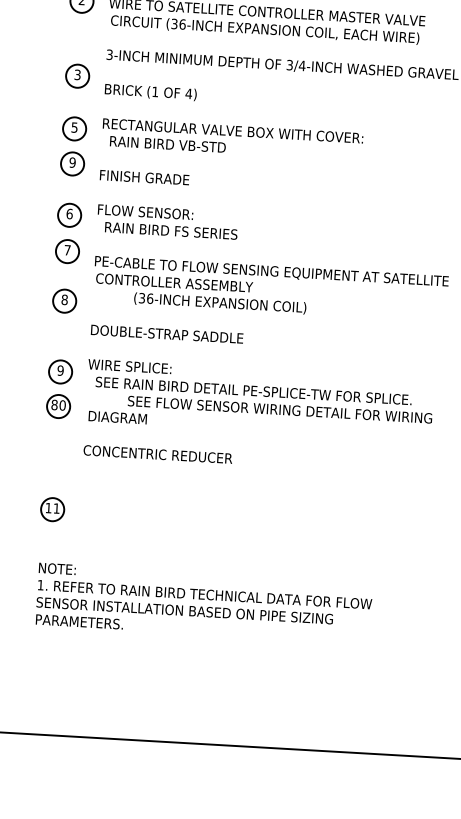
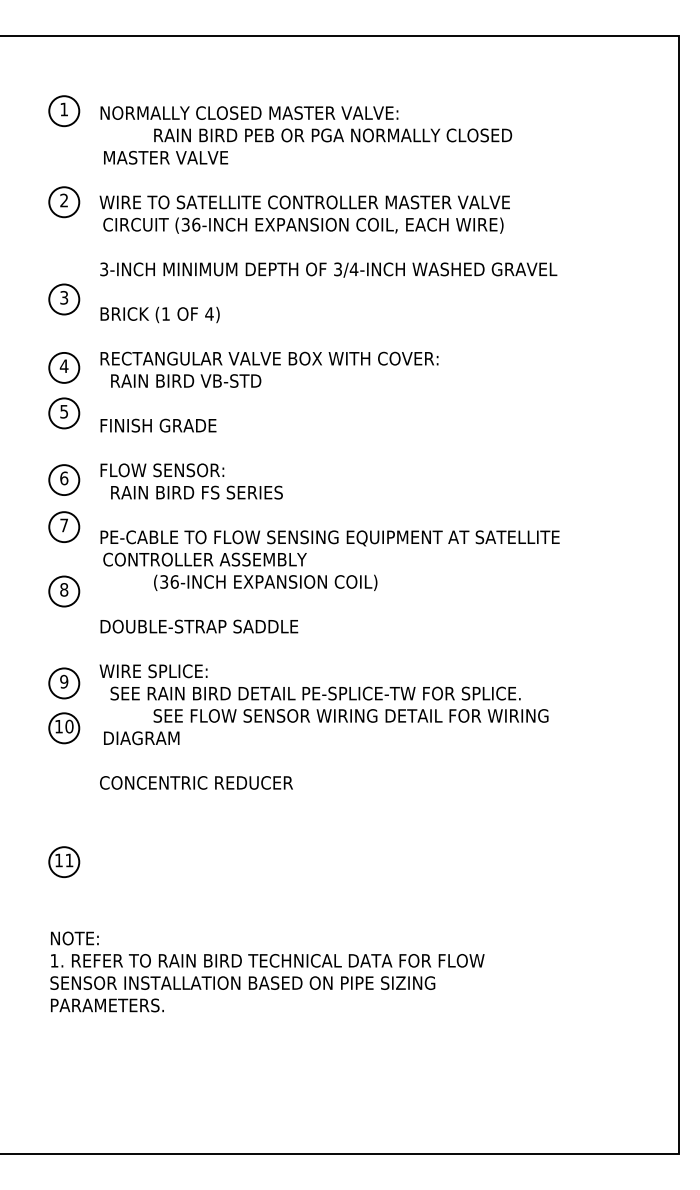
text: (74, 127) -> (63, 366), 5 -> 4
text: (72, 162) -> (64, 411), 9 -> 5
text: (55, 404) -> (59, 726), 80 -> 10

